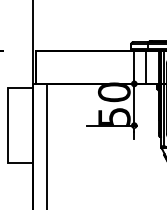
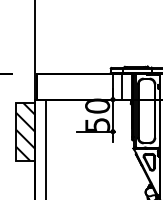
hatch: (20, 125) -> (25, 131), added

